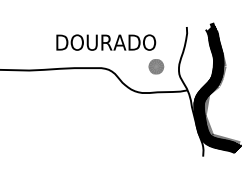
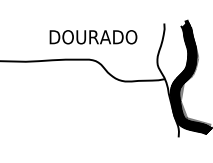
part: (156, 66) -> (137, 58), removed

